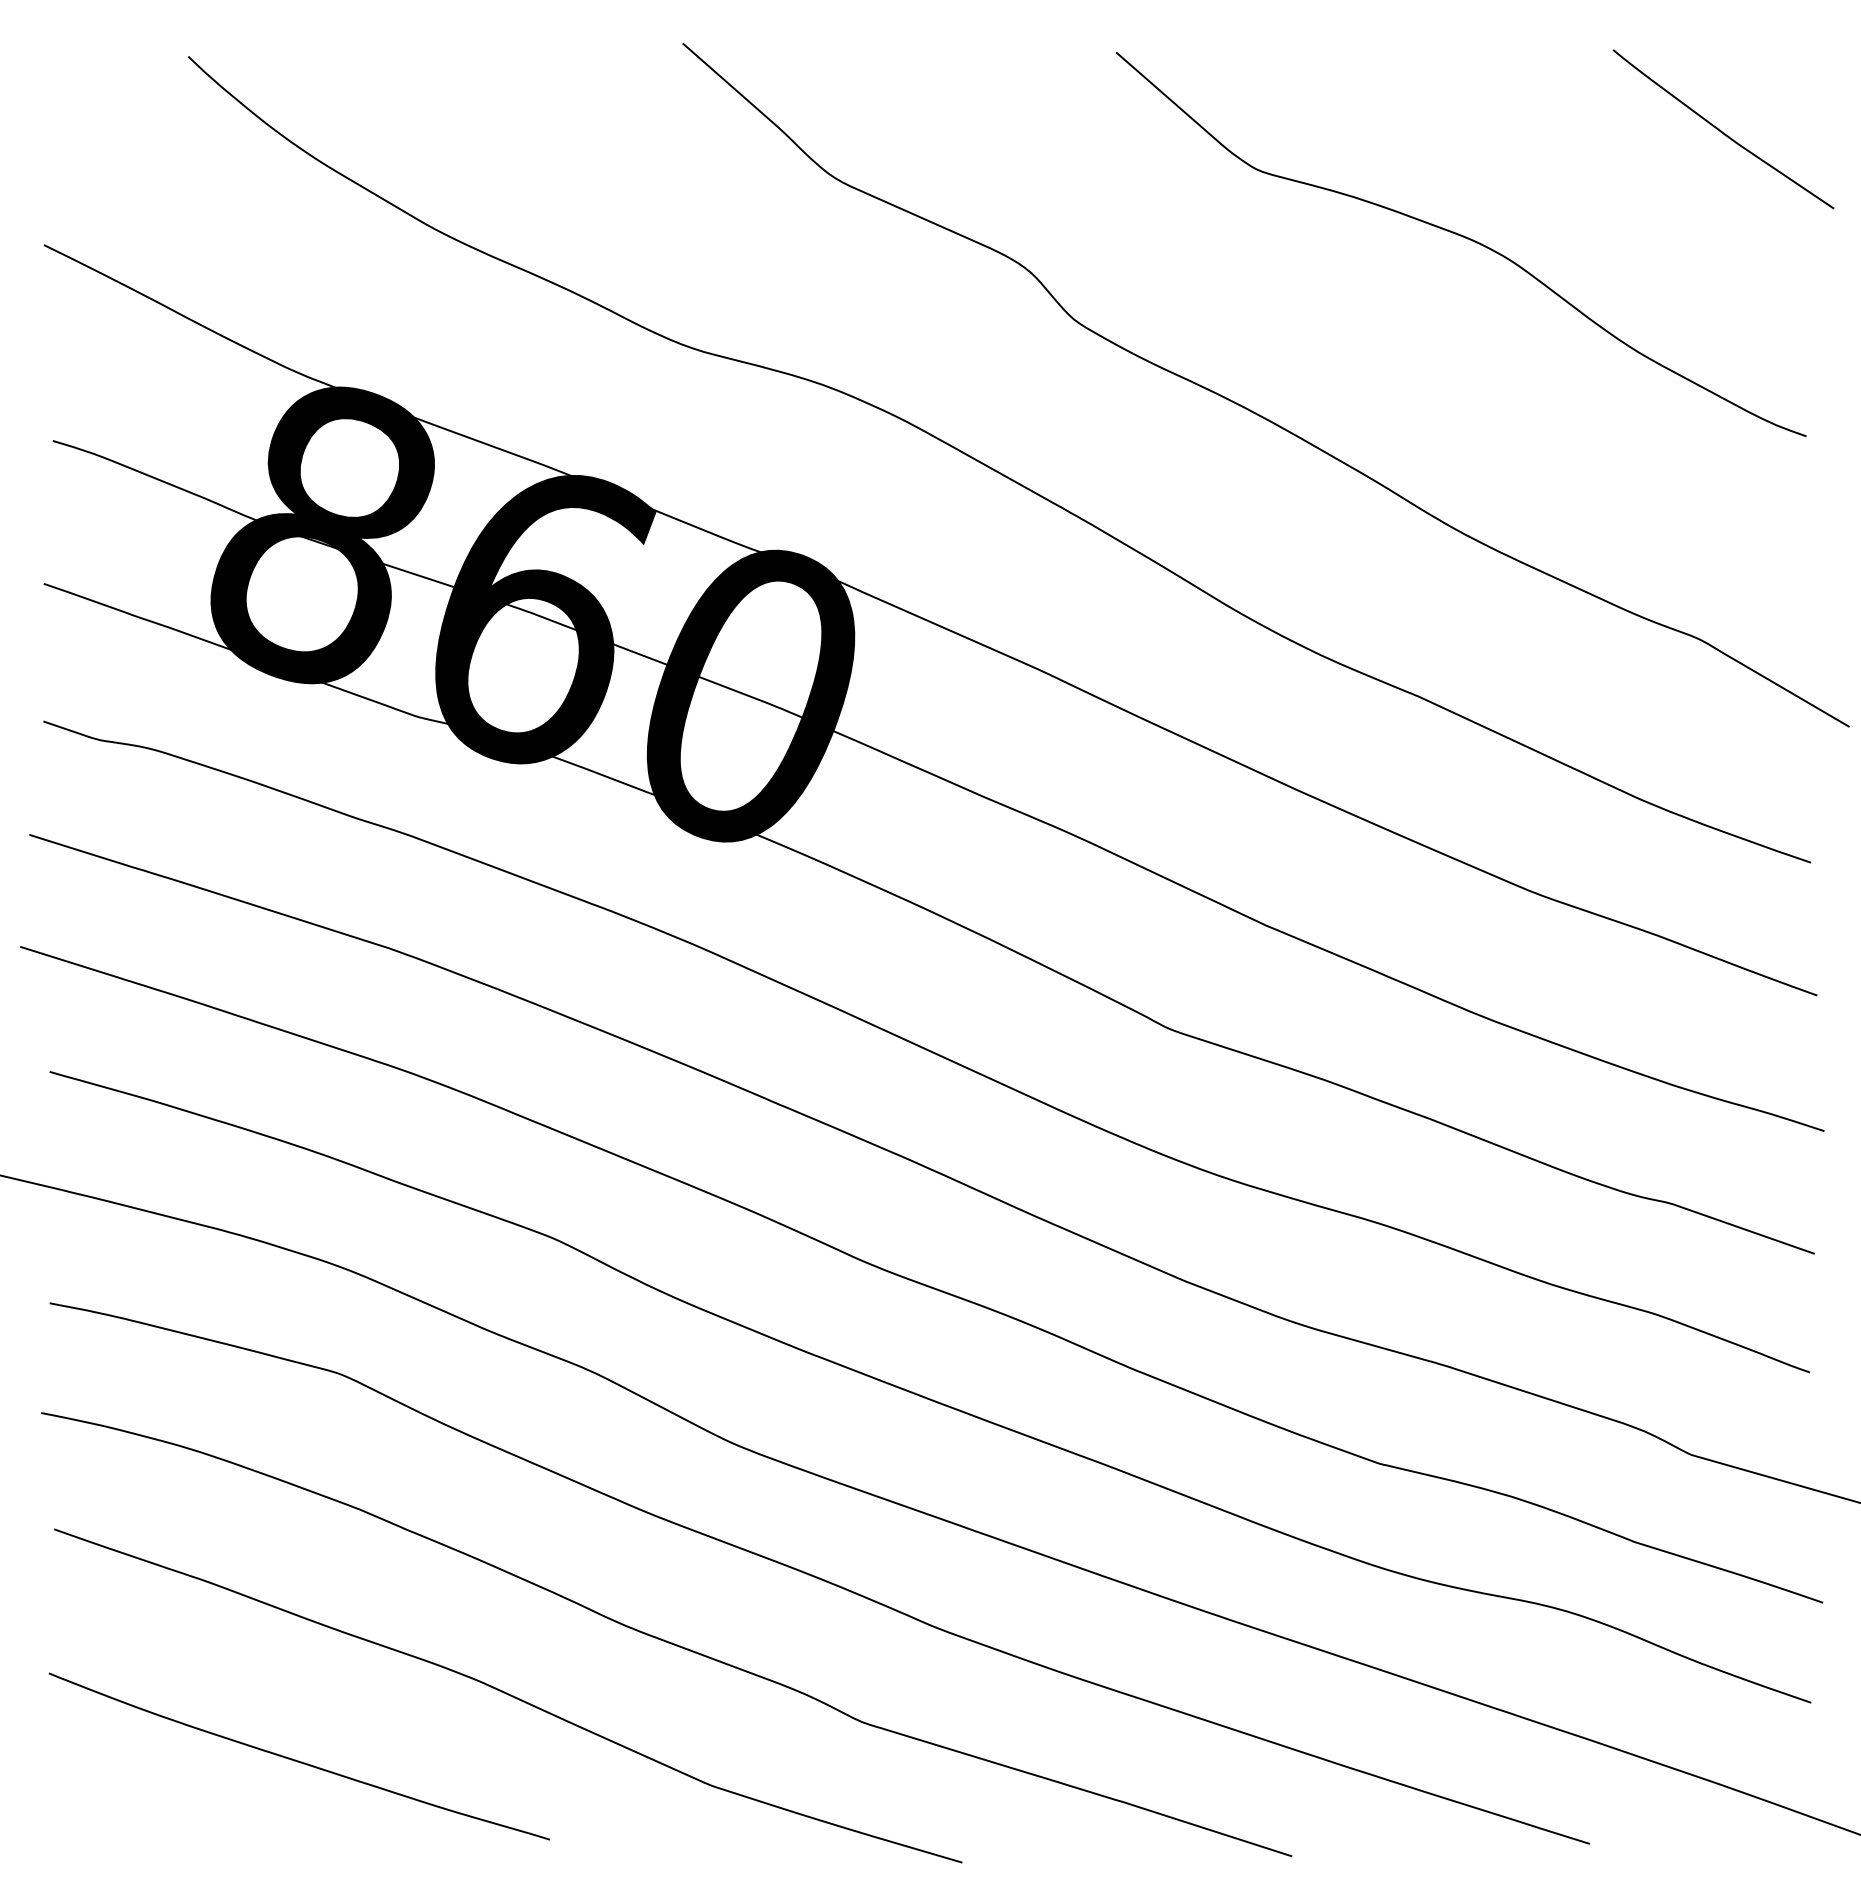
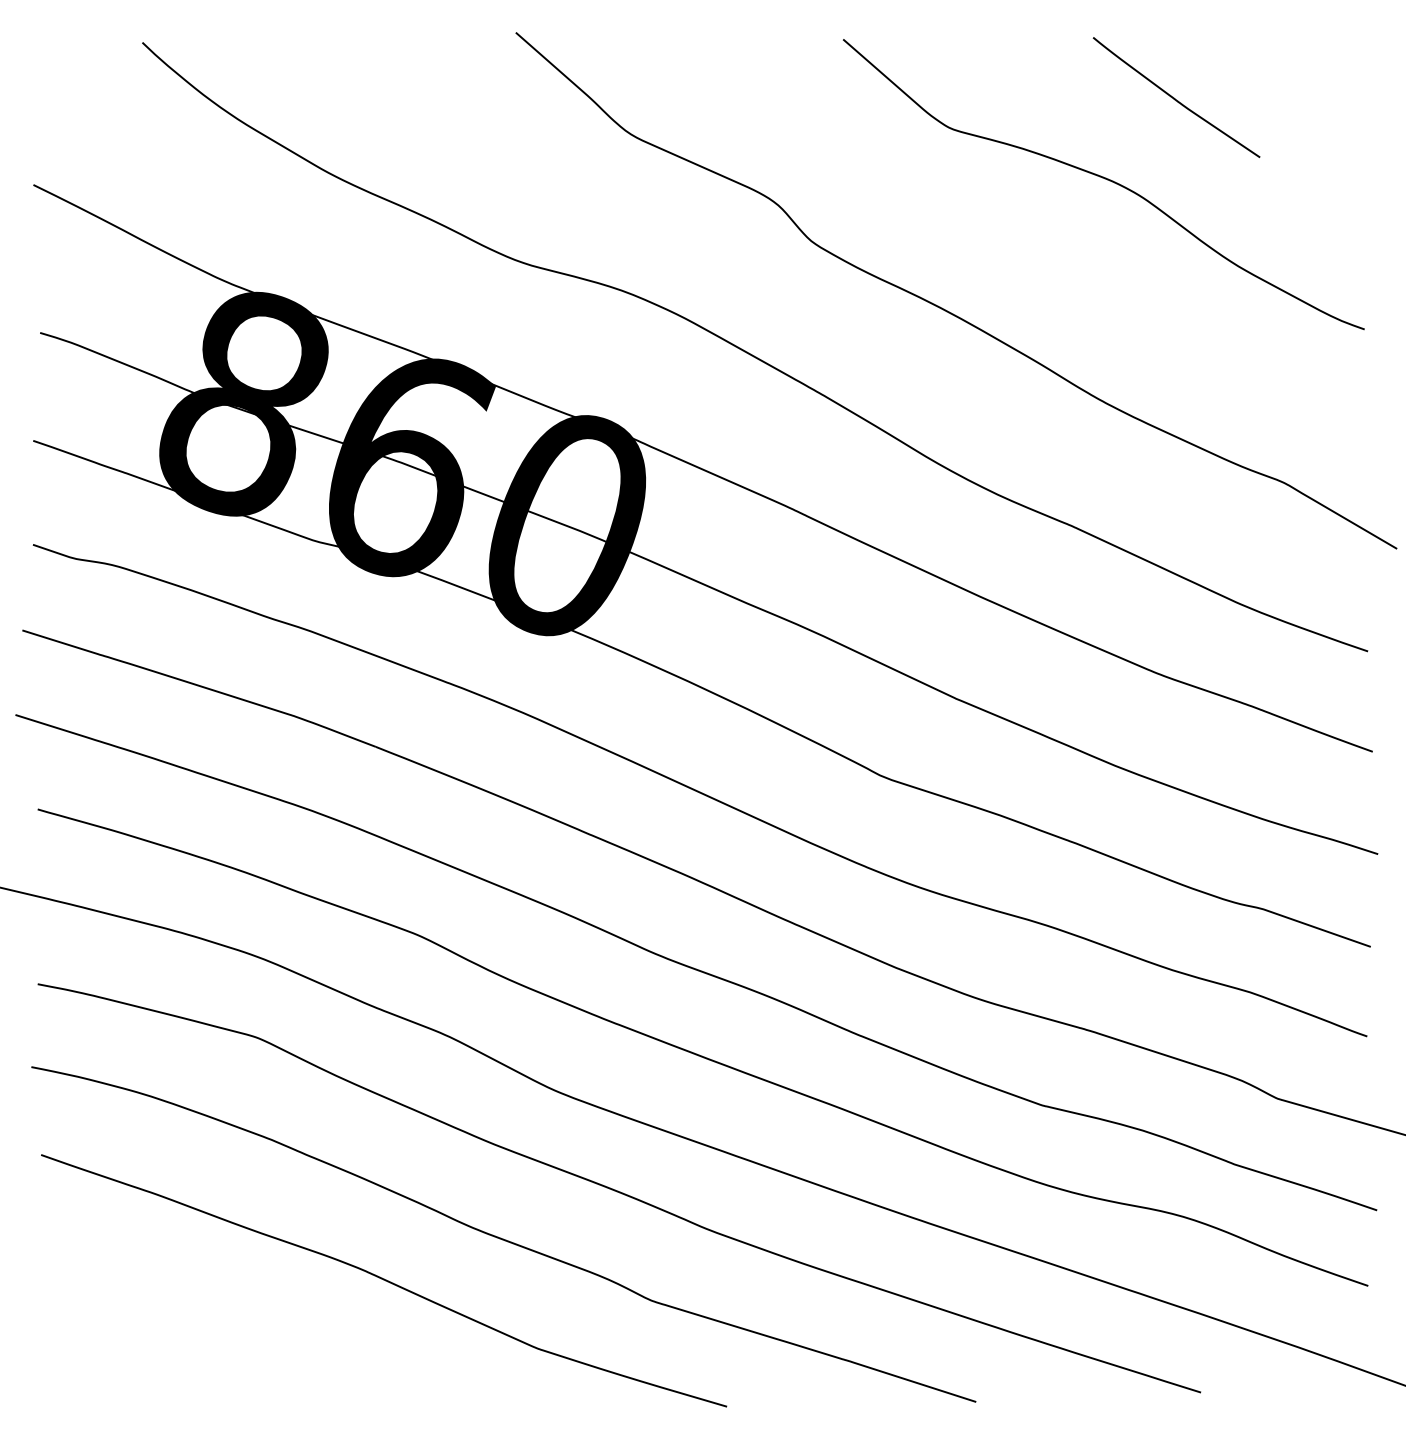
curve: (1721, 130) -> (1175, 98), moved
curve: (298, 1760) -> (225, 1329), removed

